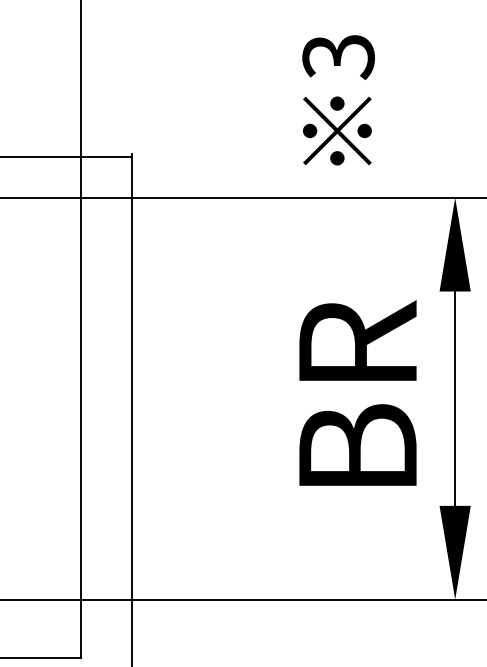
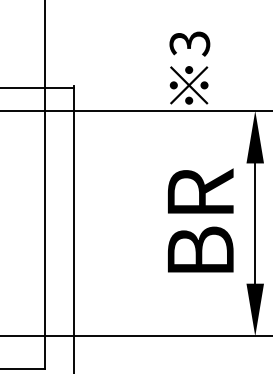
text: (337, 99) -> (189, 67), moved

